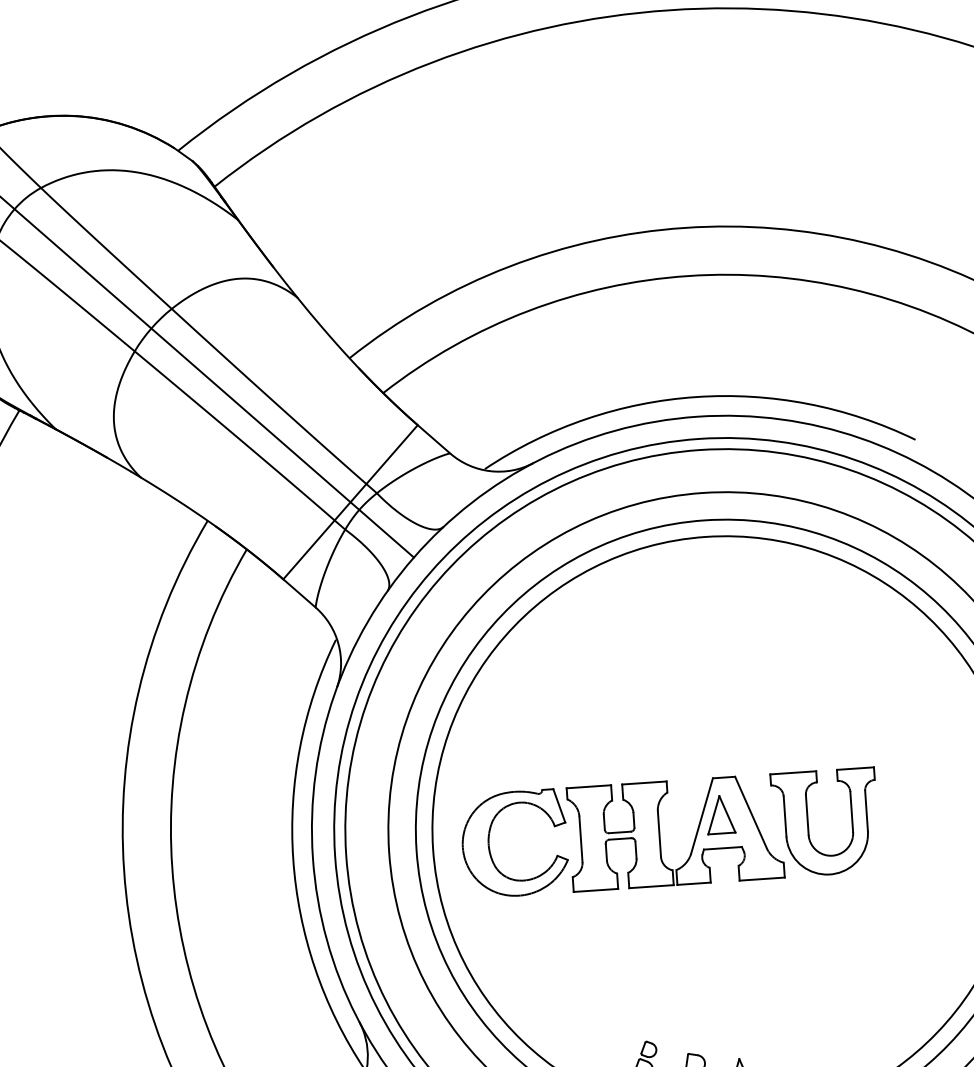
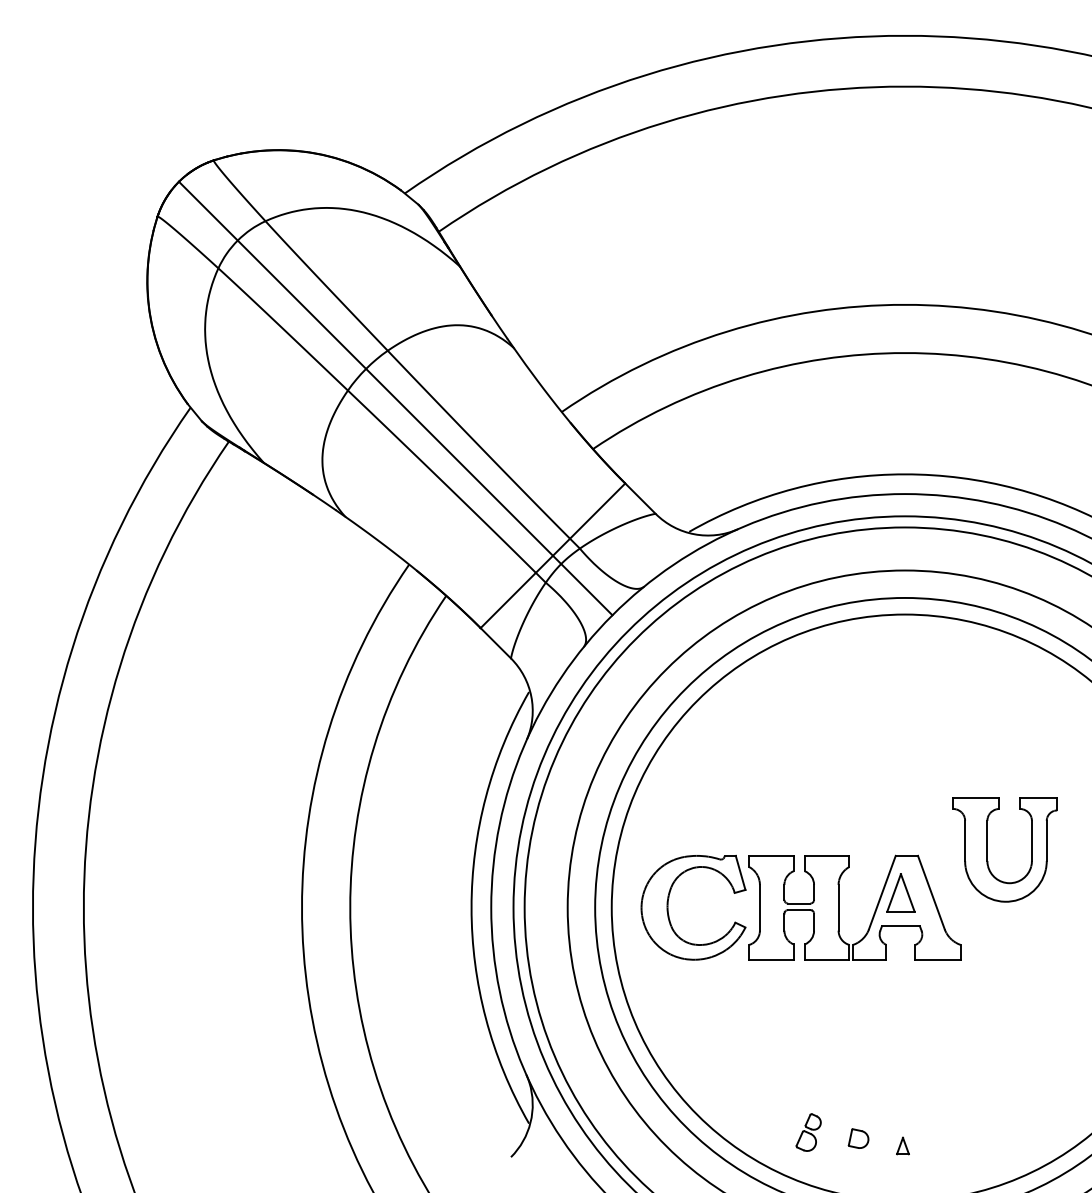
part: (807, 823) -> (987, 849), moved

